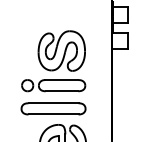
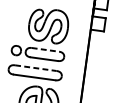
line: (61, 80) -> (45, 50), solid -> dashed
line: (54, 103) -> (36, 68), solid -> dashed

